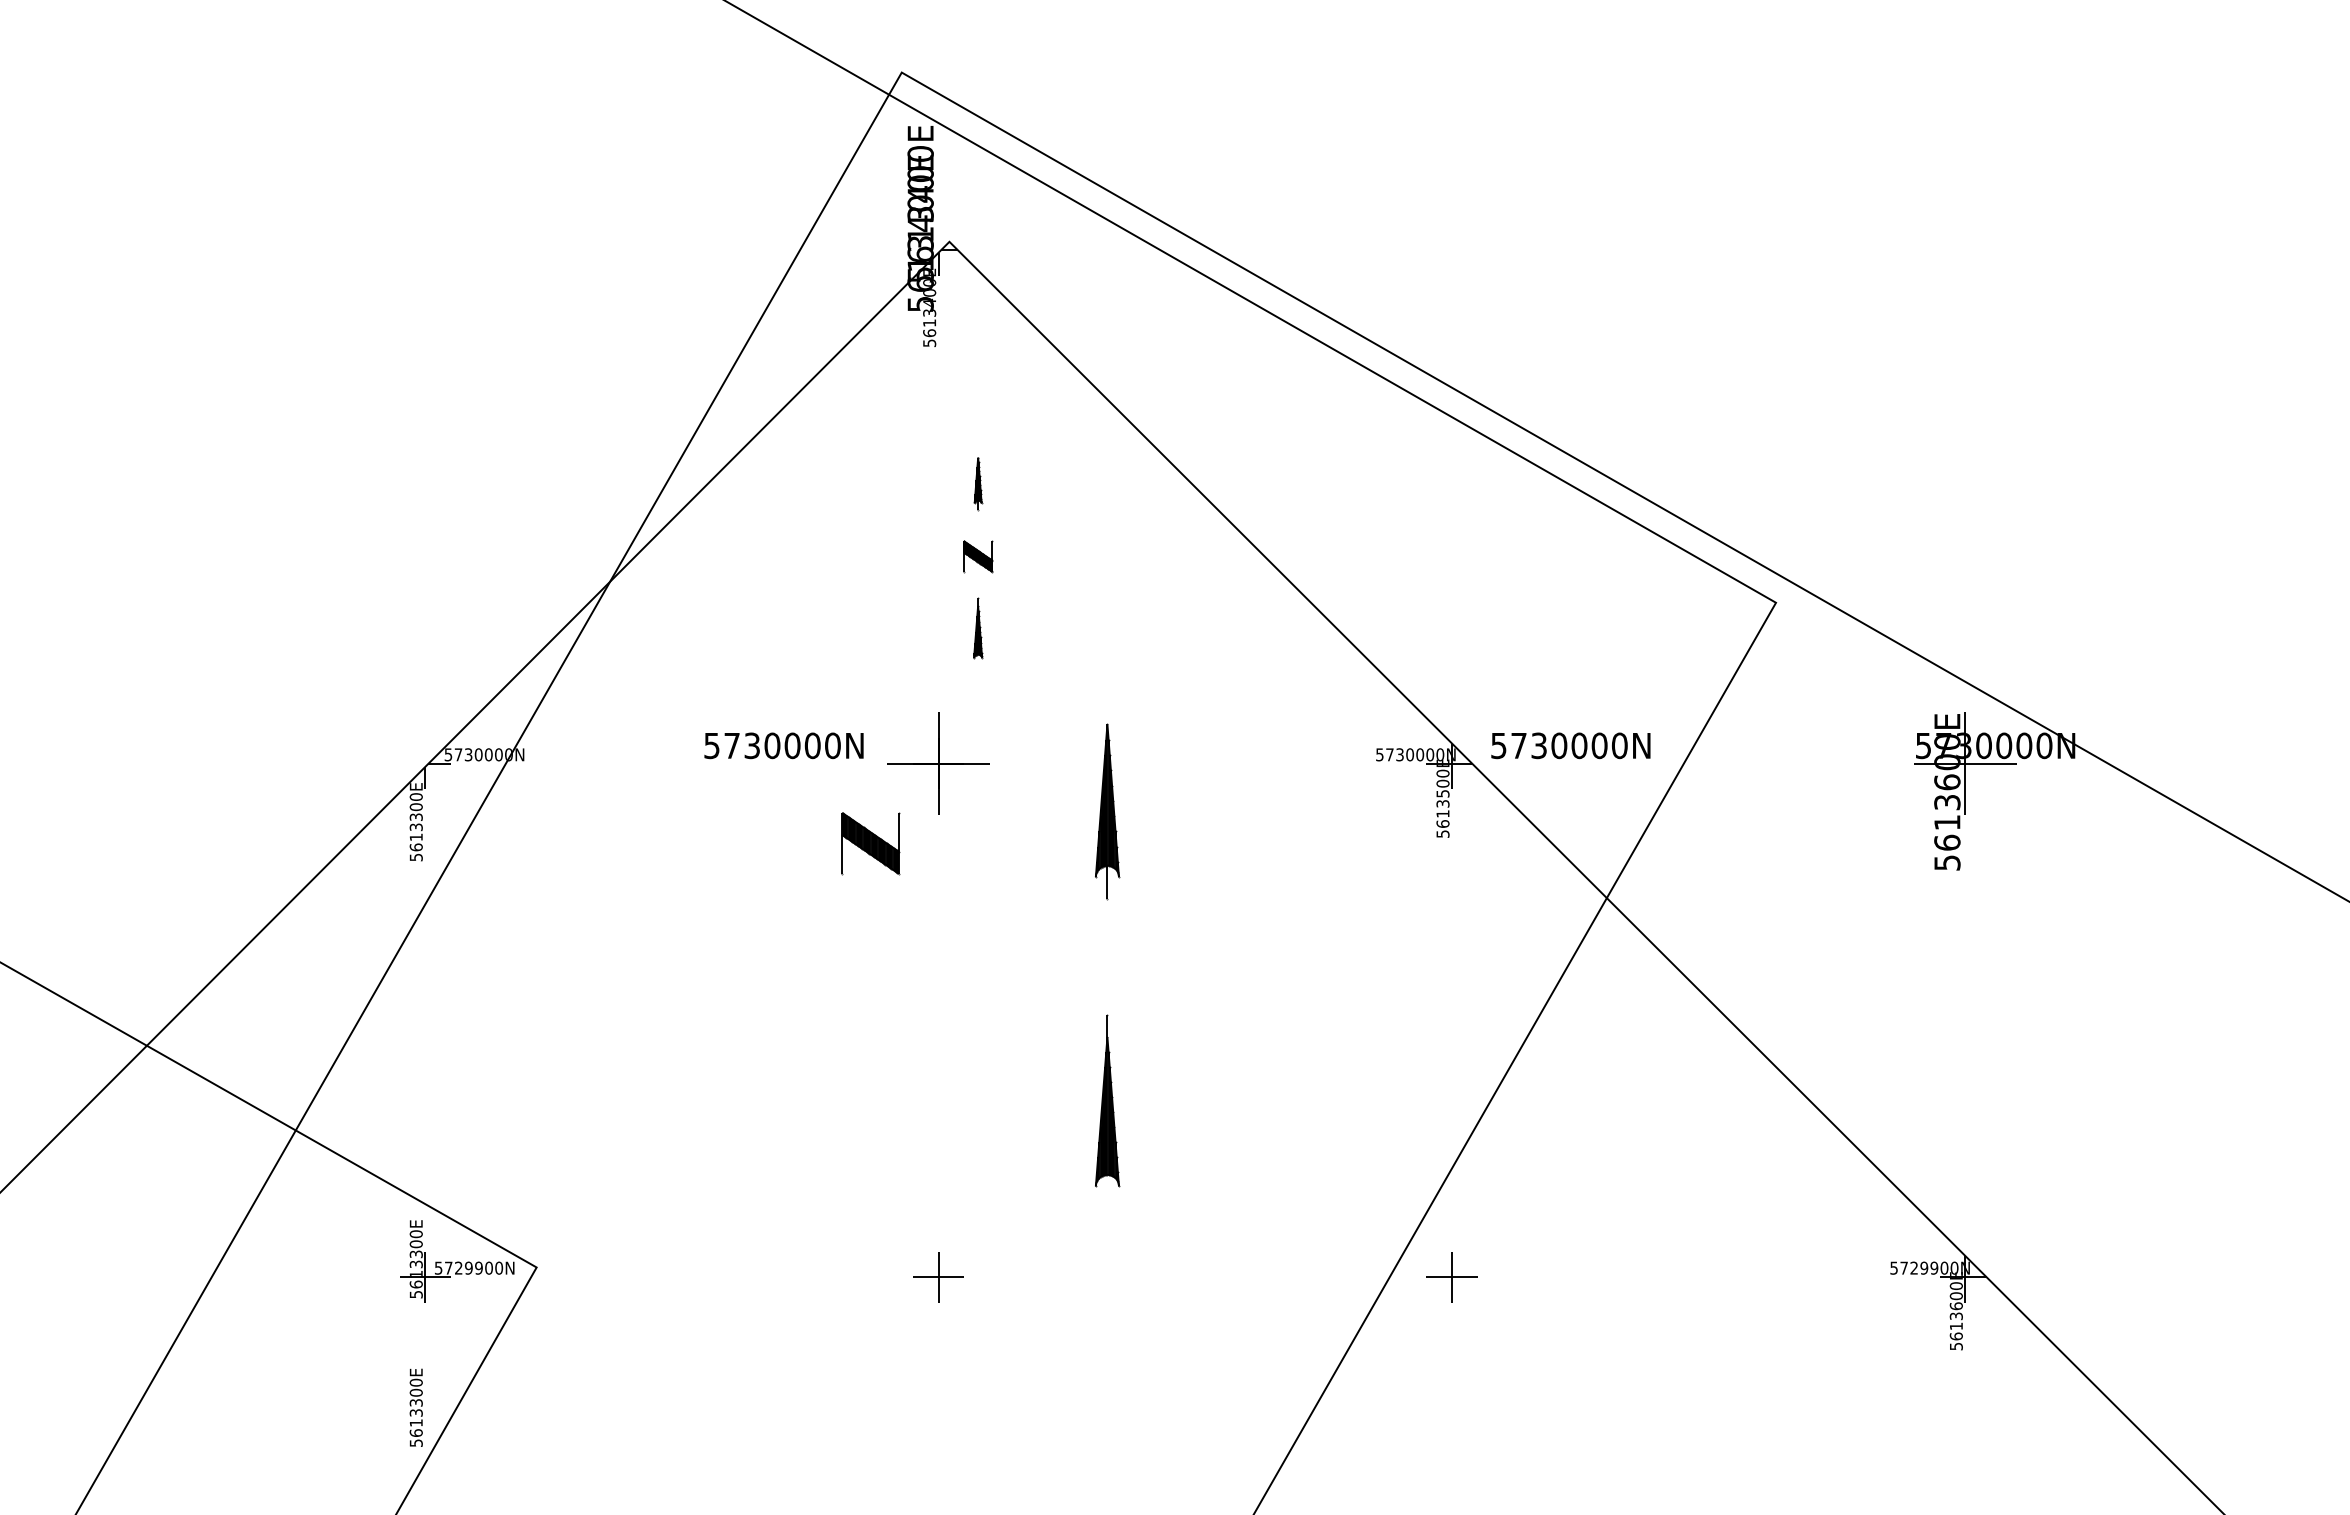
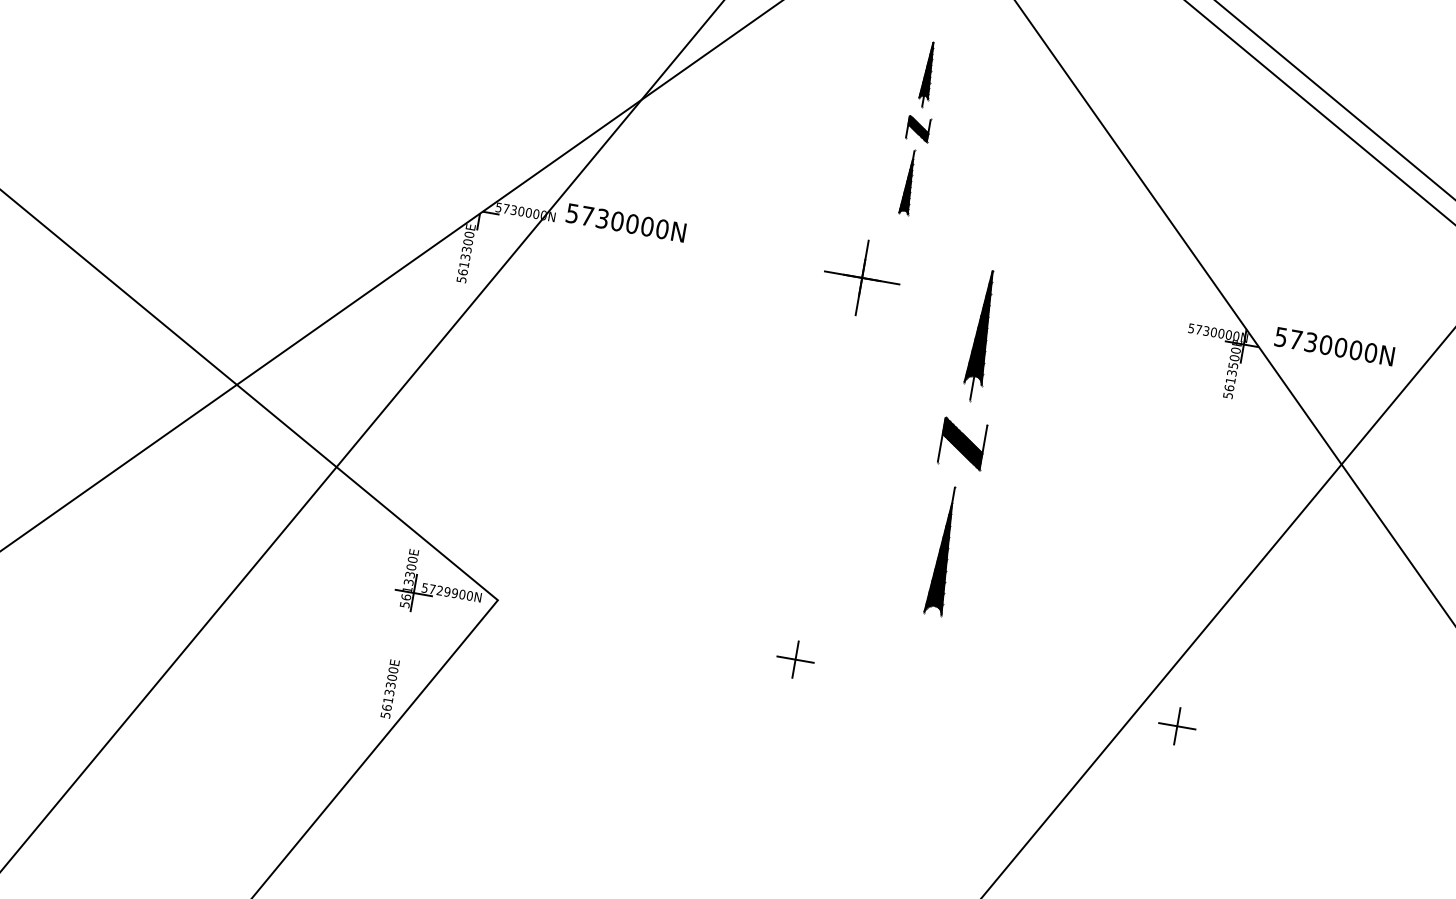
part: (978, 483) -> (928, 74), size x1.67
part: (978, 628) -> (909, 182), size x1.43
text: (783, 745) -> (625, 222), moved
part: (870, 843) -> (962, 443), moved

